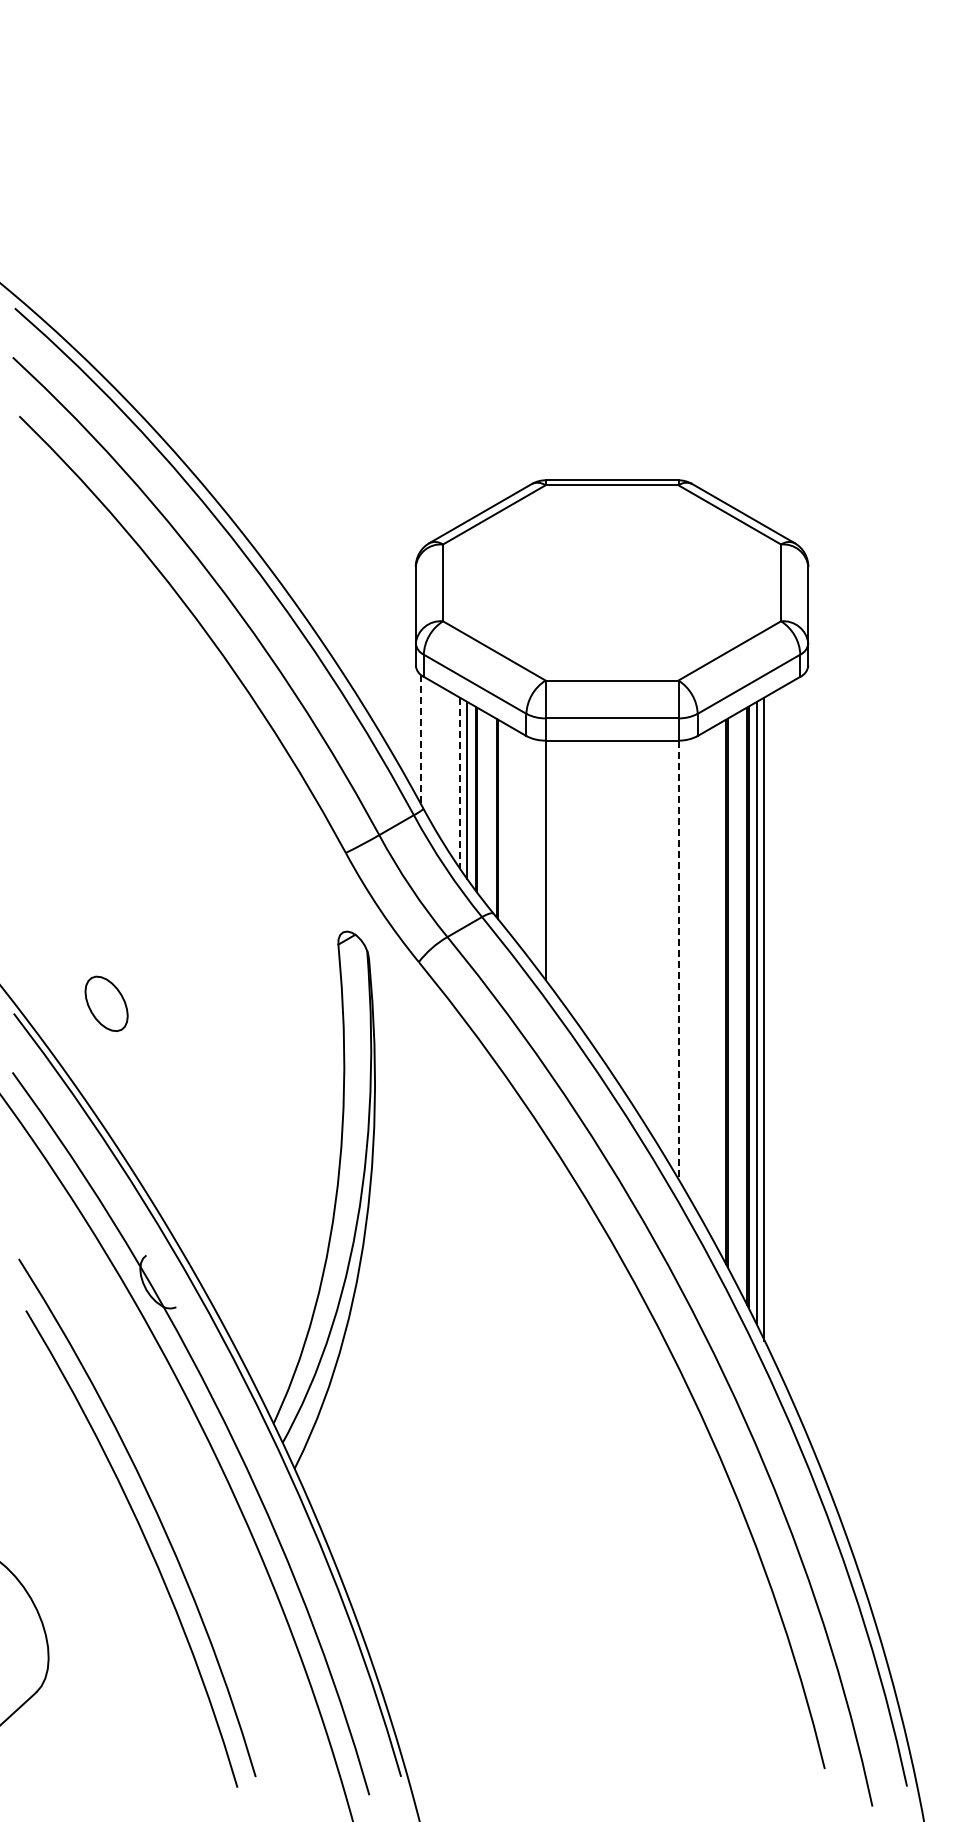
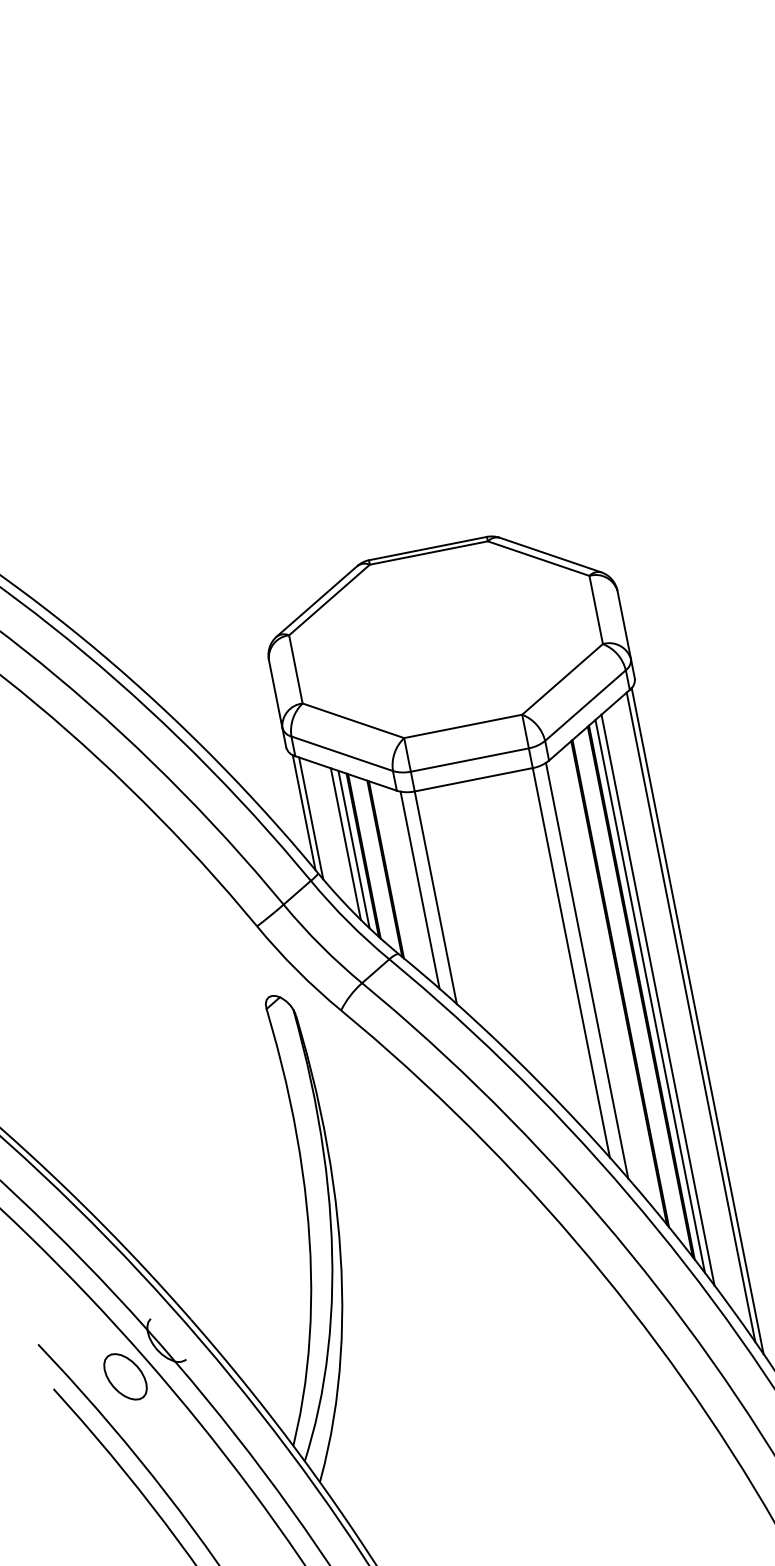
line: (421, 739) -> (304, 812), dashed -> solid
line: (427, 747) -> (311, 818), added
line: (459, 783) -> (345, 844), dashed -> solid
line: (530, 848) -> (420, 889), added
line: (678, 960) -> (571, 963), dashed -> solid
line: (693, 971) -> (586, 970), added
part: (106, 1003) -> (125, 1376), moved
line: (796, 1044) -> (690, 1017), added
line: (802, 1050) -> (697, 1021), added

